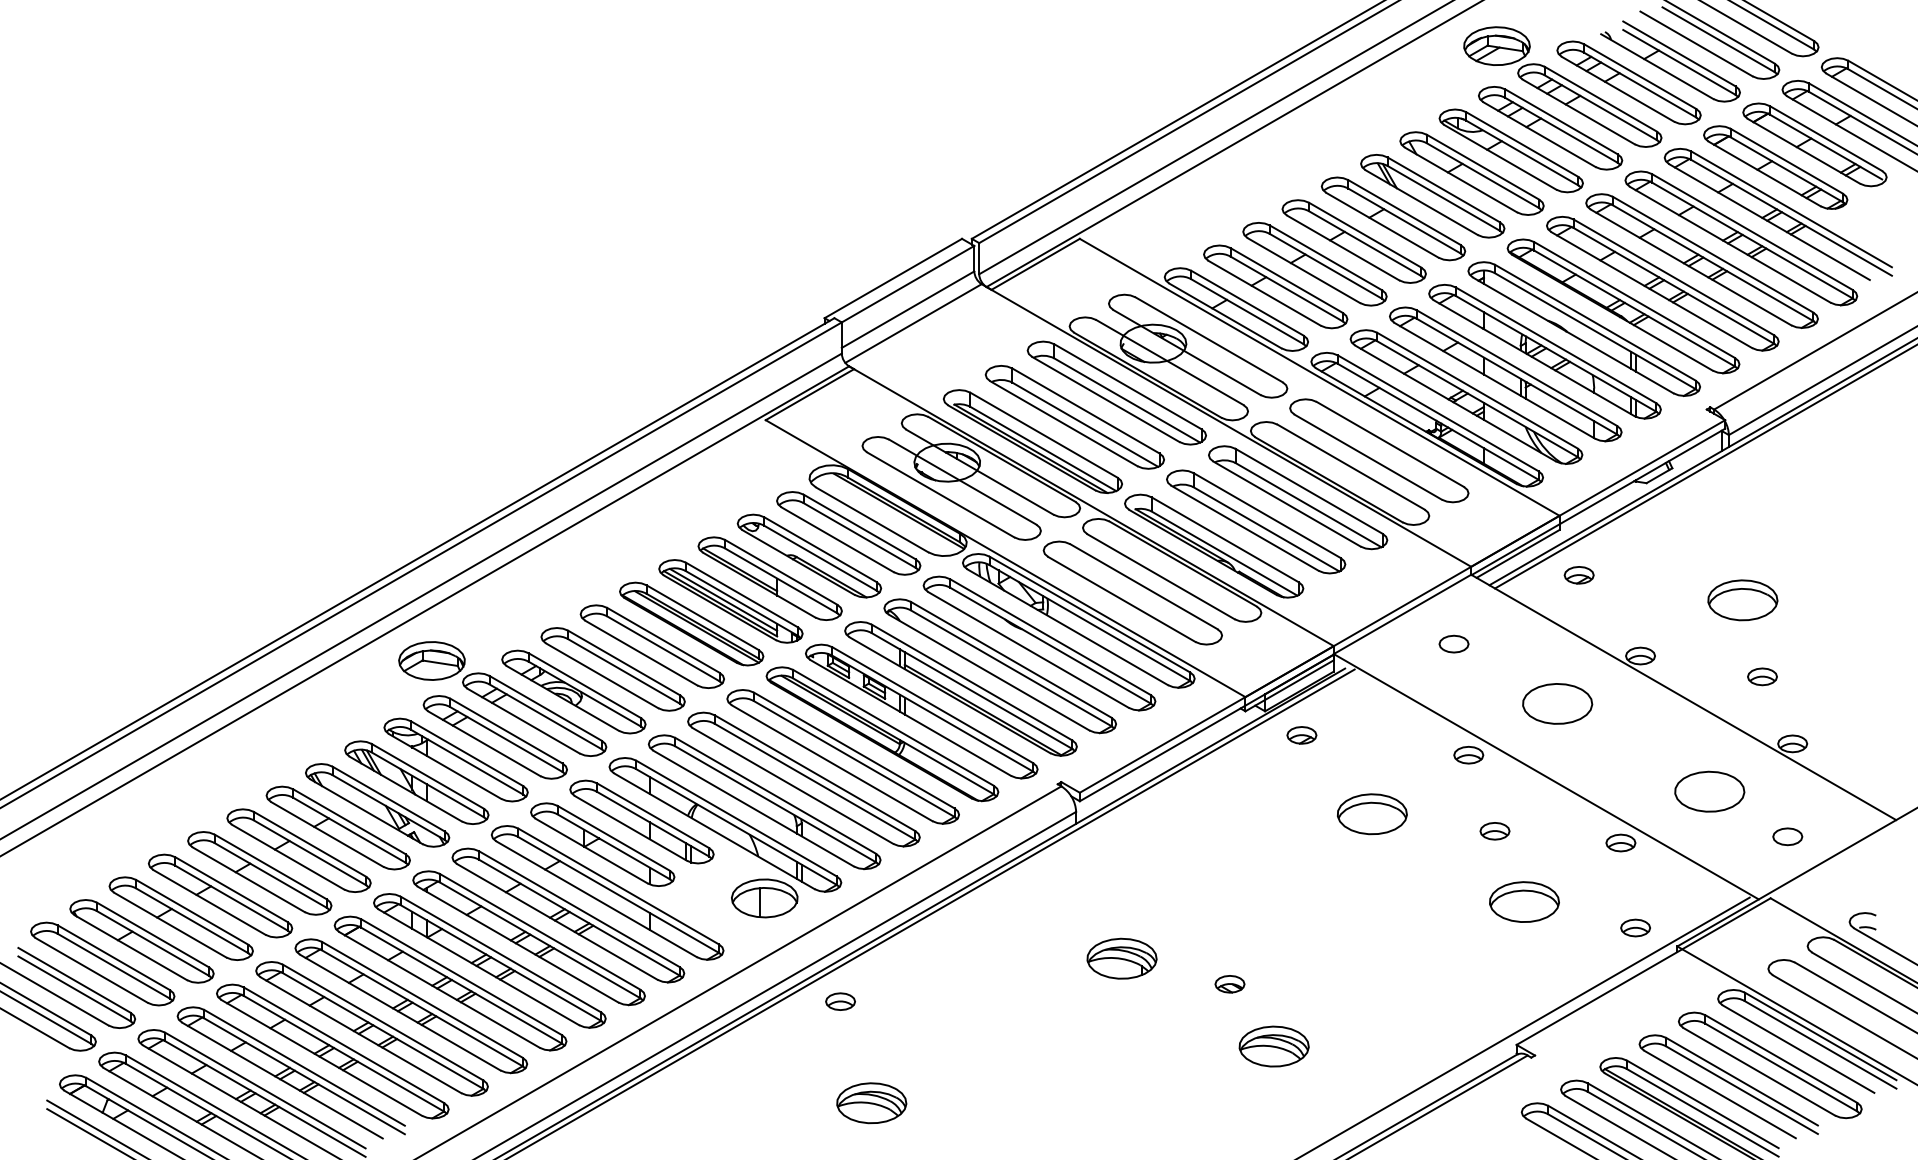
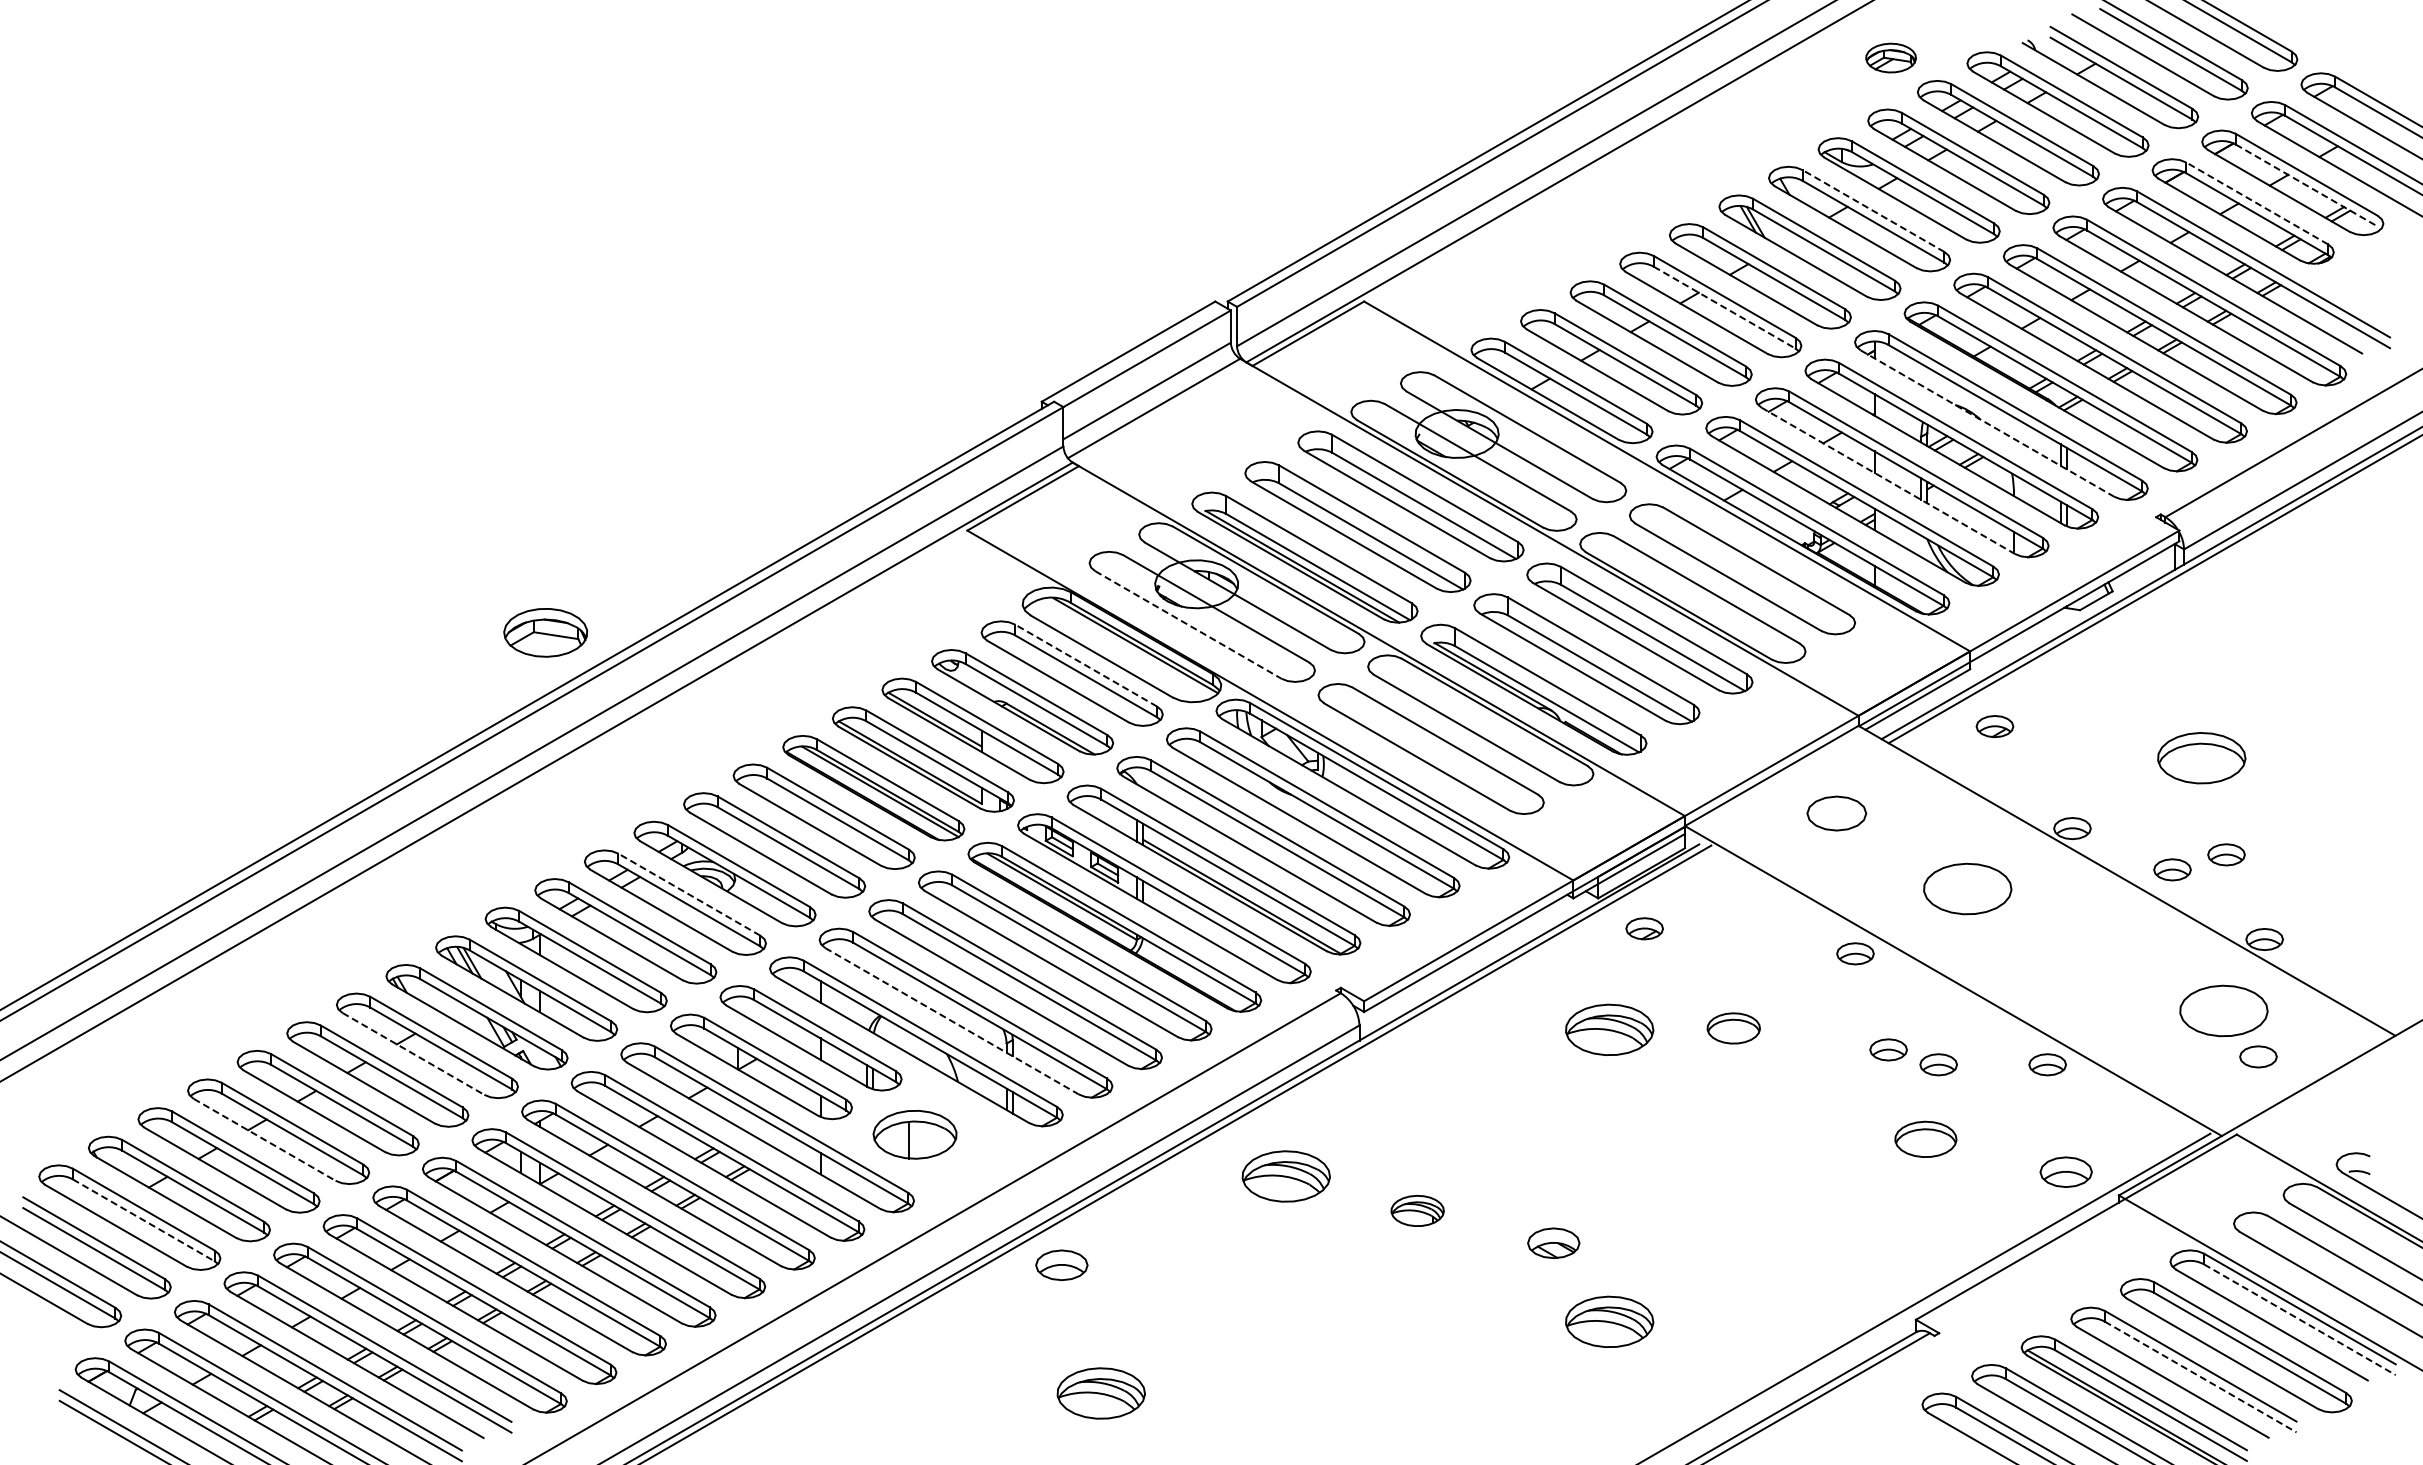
part: (1496, 45) -> (1890, 57), size x0.6
line: (1825, 146) -> (2306, 185), solid -> dashed
line: (1787, 161) -> (2257, 203), solid -> dashed
line: (1483, 167) -> (1873, 211), solid -> dashed
line: (1365, 243) -> (1724, 307), solid -> dashed
line: (1573, 335) -> (1987, 423), solid -> dashed
line: (1494, 381) -> (1888, 481), solid -> dashed
line: (940, 495) -> (1188, 625), solid -> dashed
line: (860, 526) -> (1086, 665), solid -> dashed
line: (723, 599) -> (913, 757), removed
part: (1453, 644) -> (1836, 813), size x1.6
part: (431, 660) -> (545, 632), moved
part: (1719, 688) -> (2172, 869), added
line: (545, 708) -> (689, 894), solid -> dashed
part: (1709, 791) -> (2223, 1010), moved
line: (753, 808) -> (952, 1021), solid -> dashed
part: (1372, 814) -> (1733, 1028), size x0.6
part: (1274, 815) -> (1609, 1029), added
line: (327, 834) -> (413, 1053), solid -> dashed
part: (1534, 842) -> (1938, 1064), added
part: (764, 898) -> (914, 1134), moved
line: (209, 902) -> (264, 1139), solid -> dashed
part: (1524, 902) -> (1925, 1139), size x0.7
part: (1635, 927) -> (2066, 1171), size x1.4
part: (1017, 931) -> (1285, 1176), added
part: (1122, 958) -> (1417, 1210), size x0.6
line: (113, 966) -> (143, 1220), solid -> dashed
part: (1229, 983) -> (1553, 1242), size x1.4
part: (840, 1001) -> (1061, 1264), size x1.4
line: (1820, 1044) -> (2299, 1319), solid -> dashed
line: (1741, 1090) -> (2200, 1377), solid -> dashed

